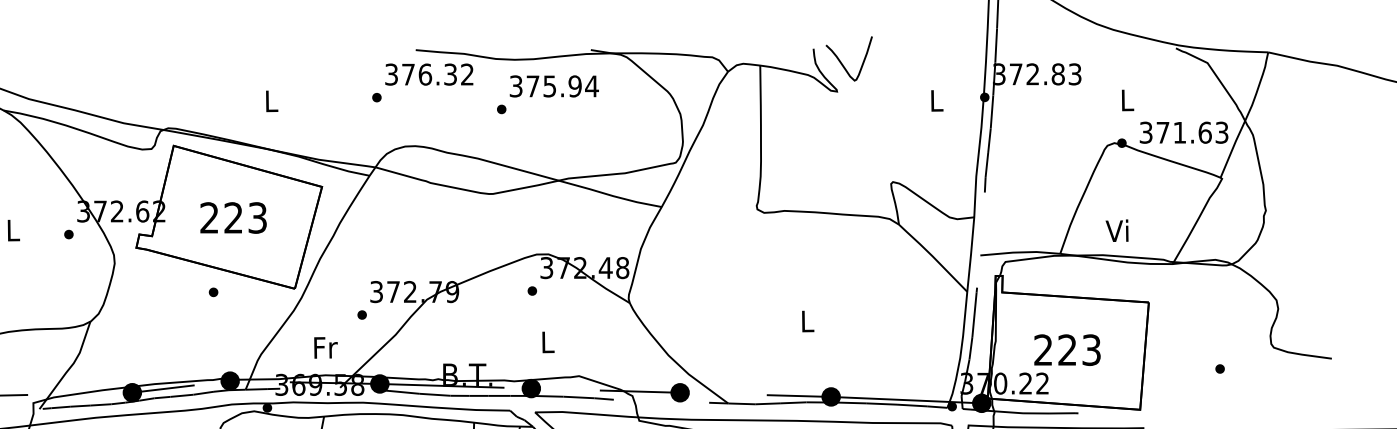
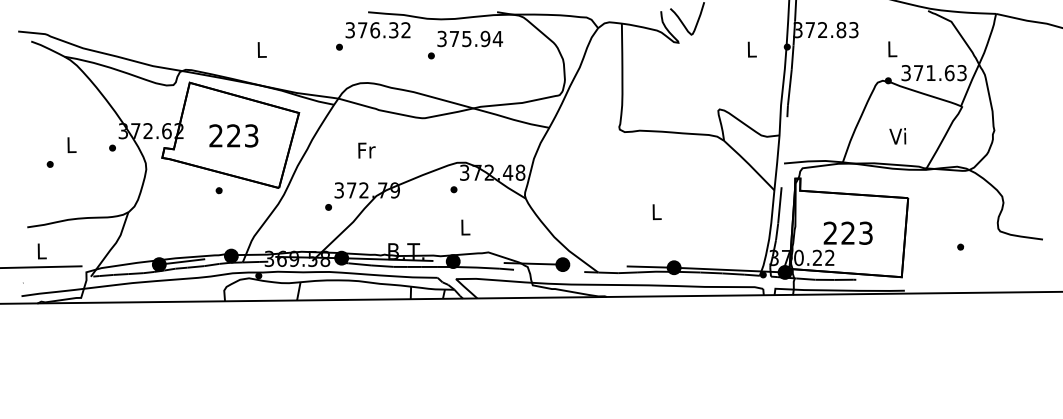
text: (1116, 231) -> (897, 136), moved
text: (325, 347) -> (366, 150), moved

